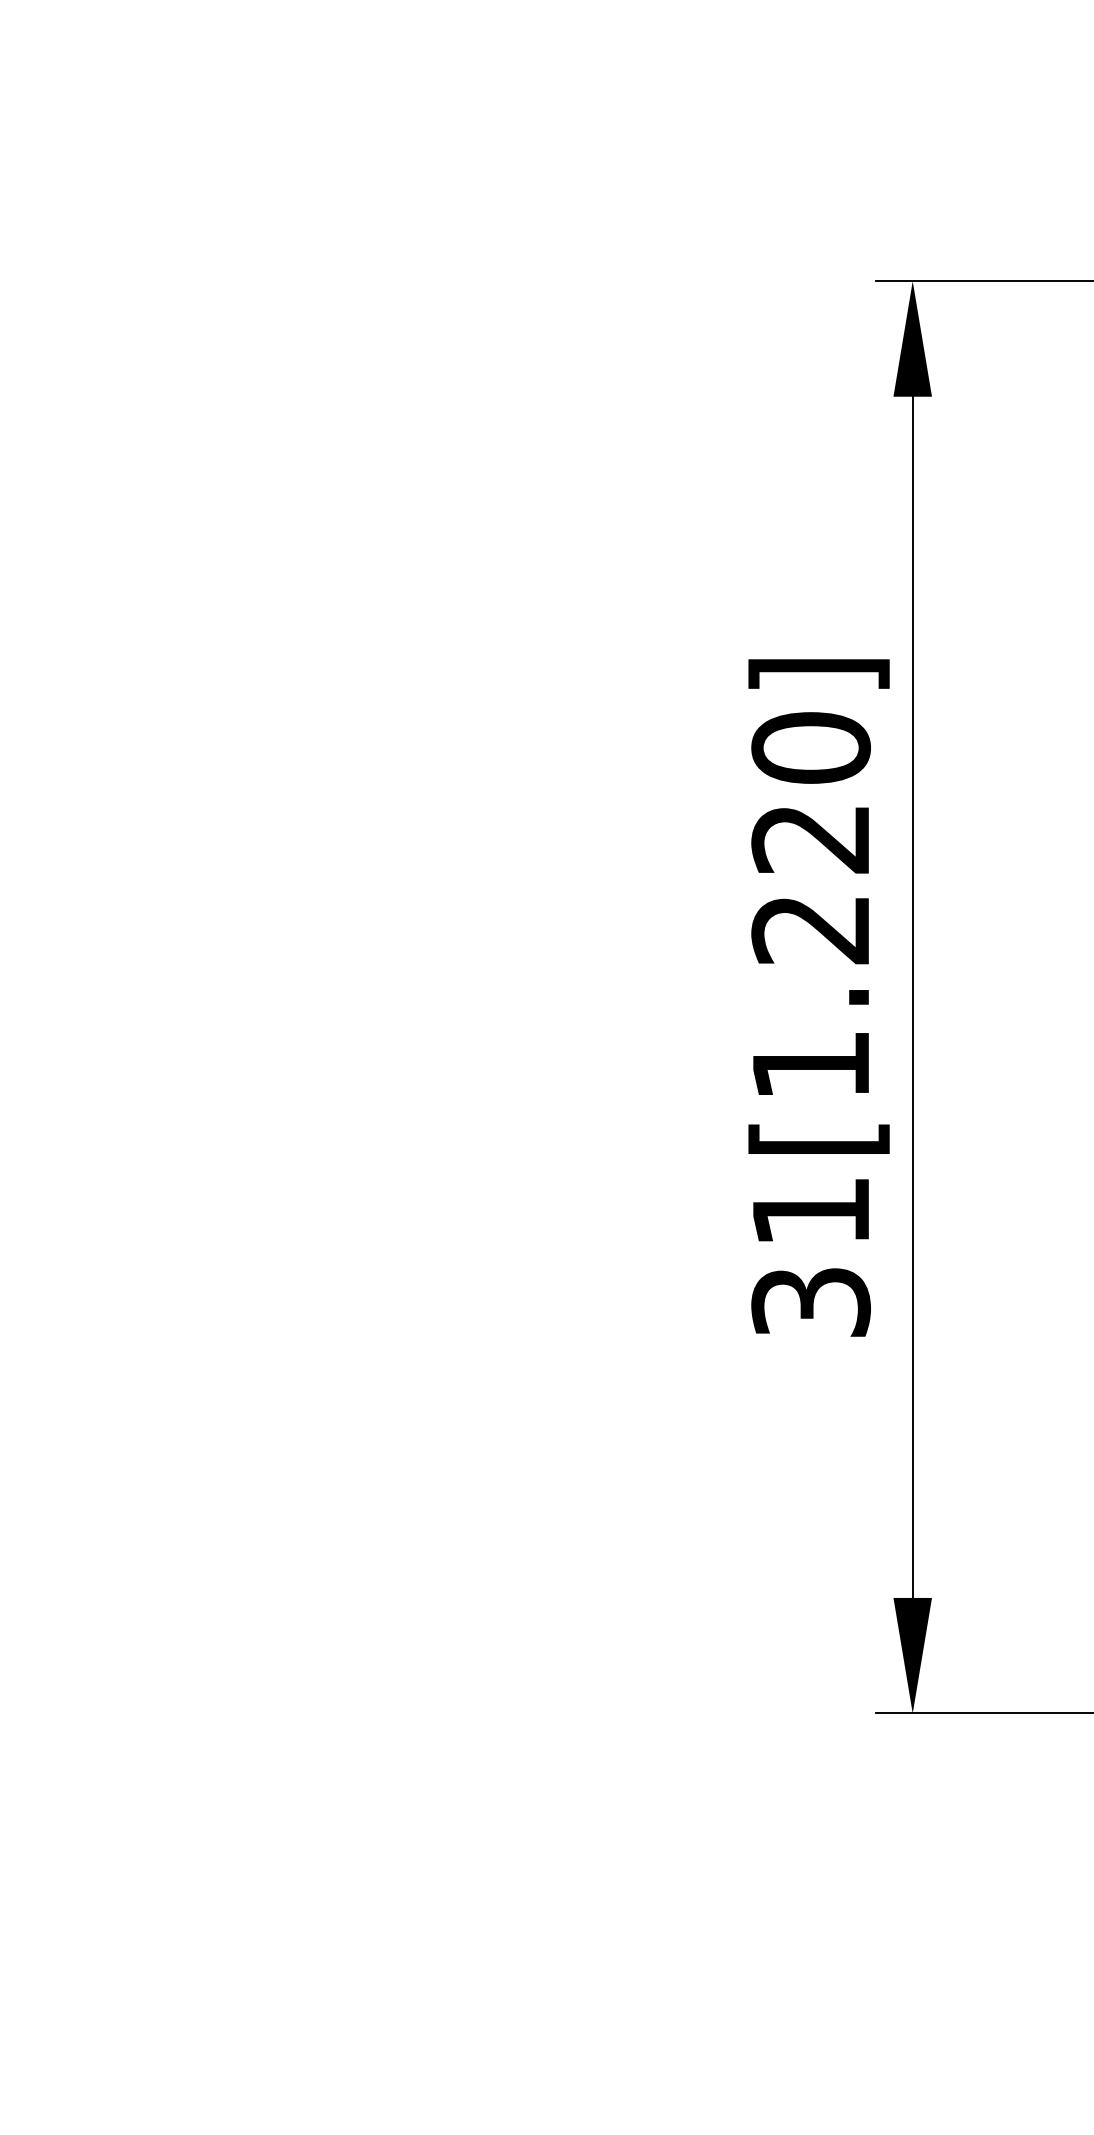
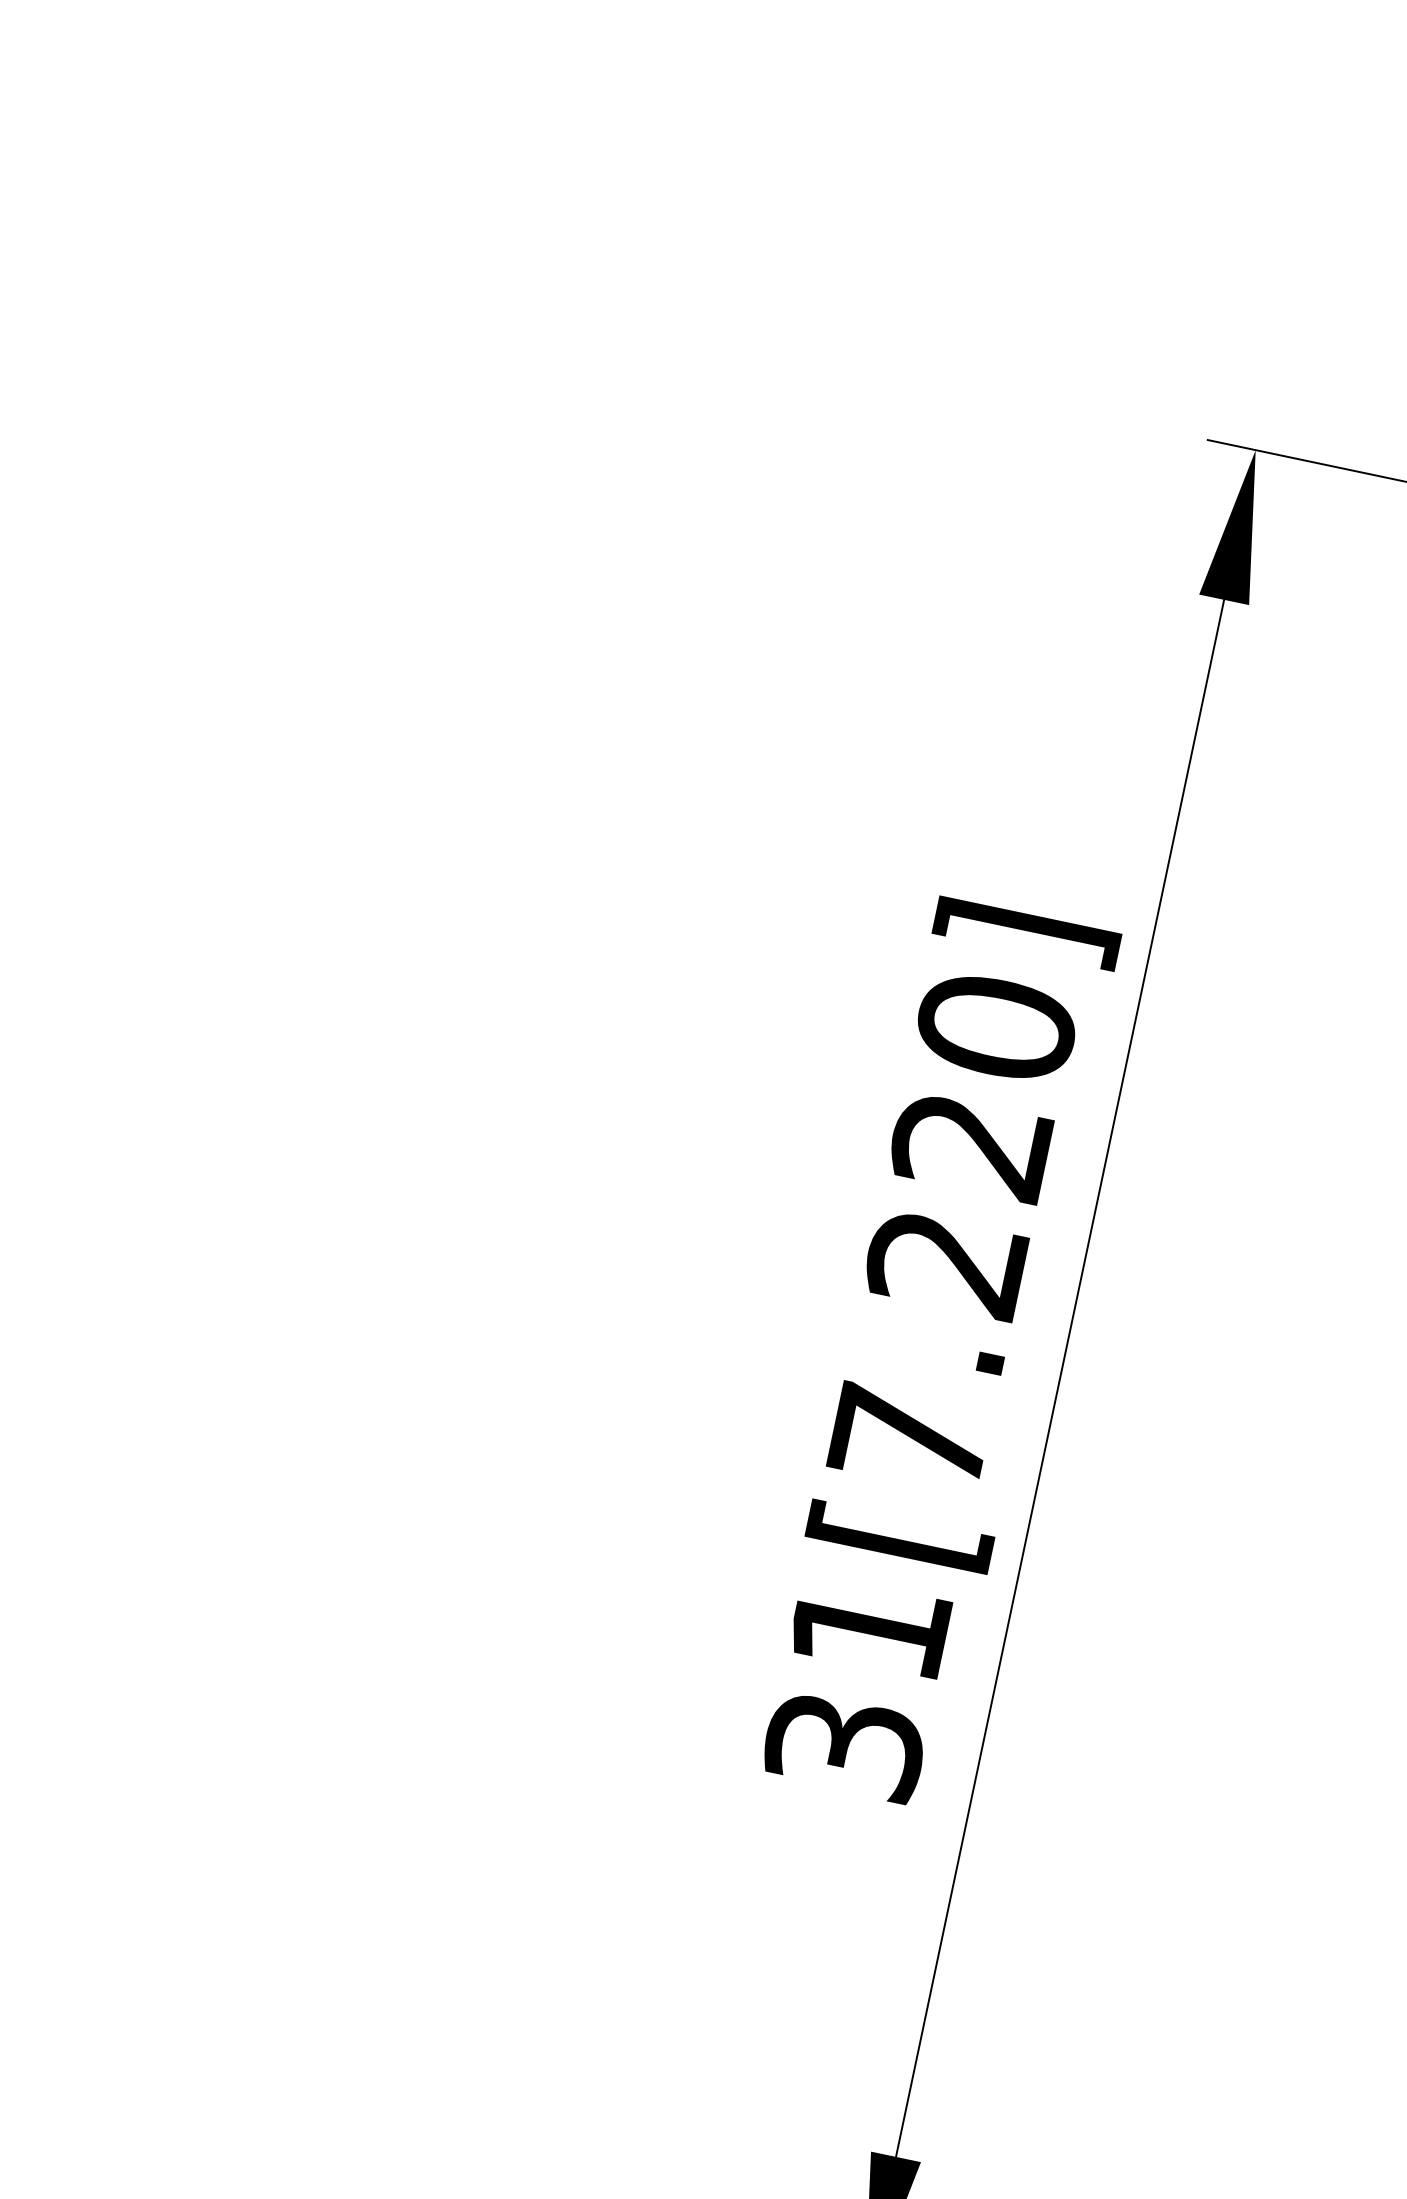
text: (810, 1065) -> (908, 1438), 31[1.220] -> 31[7.220]

